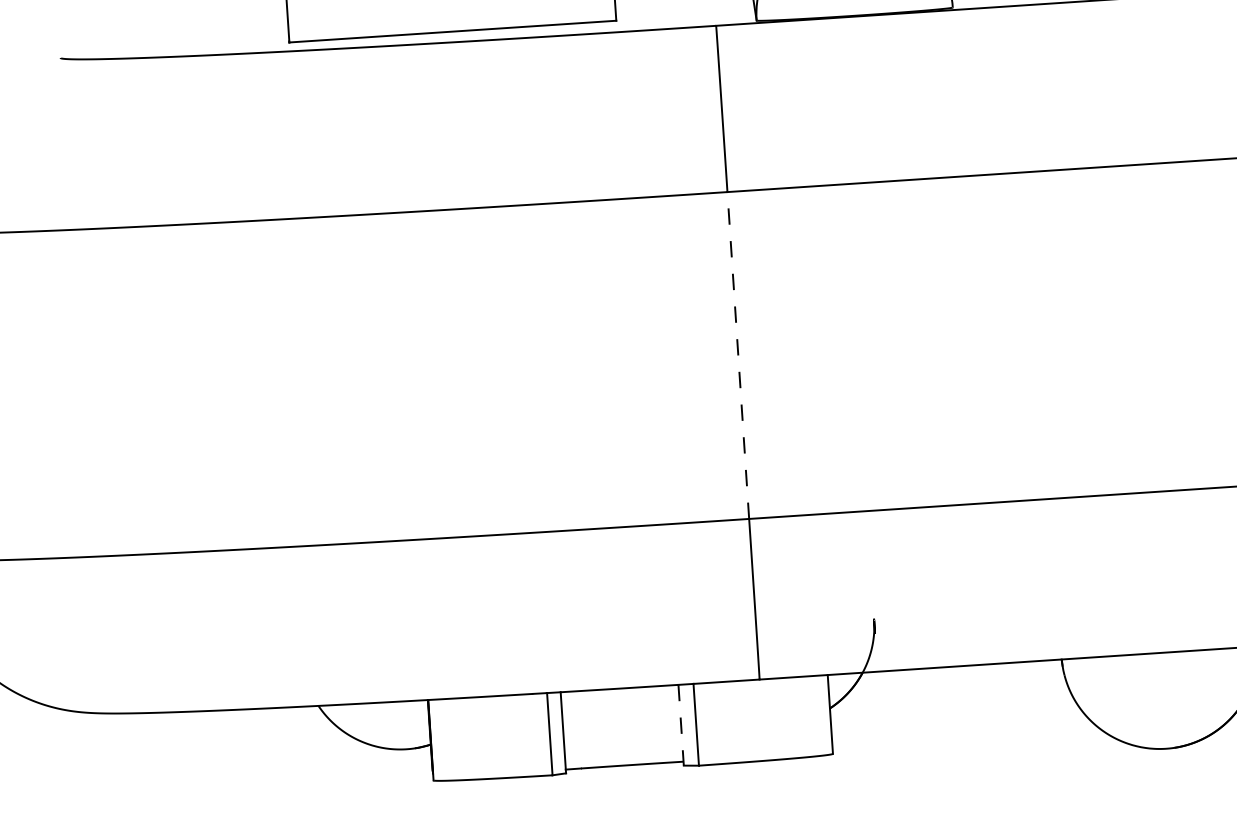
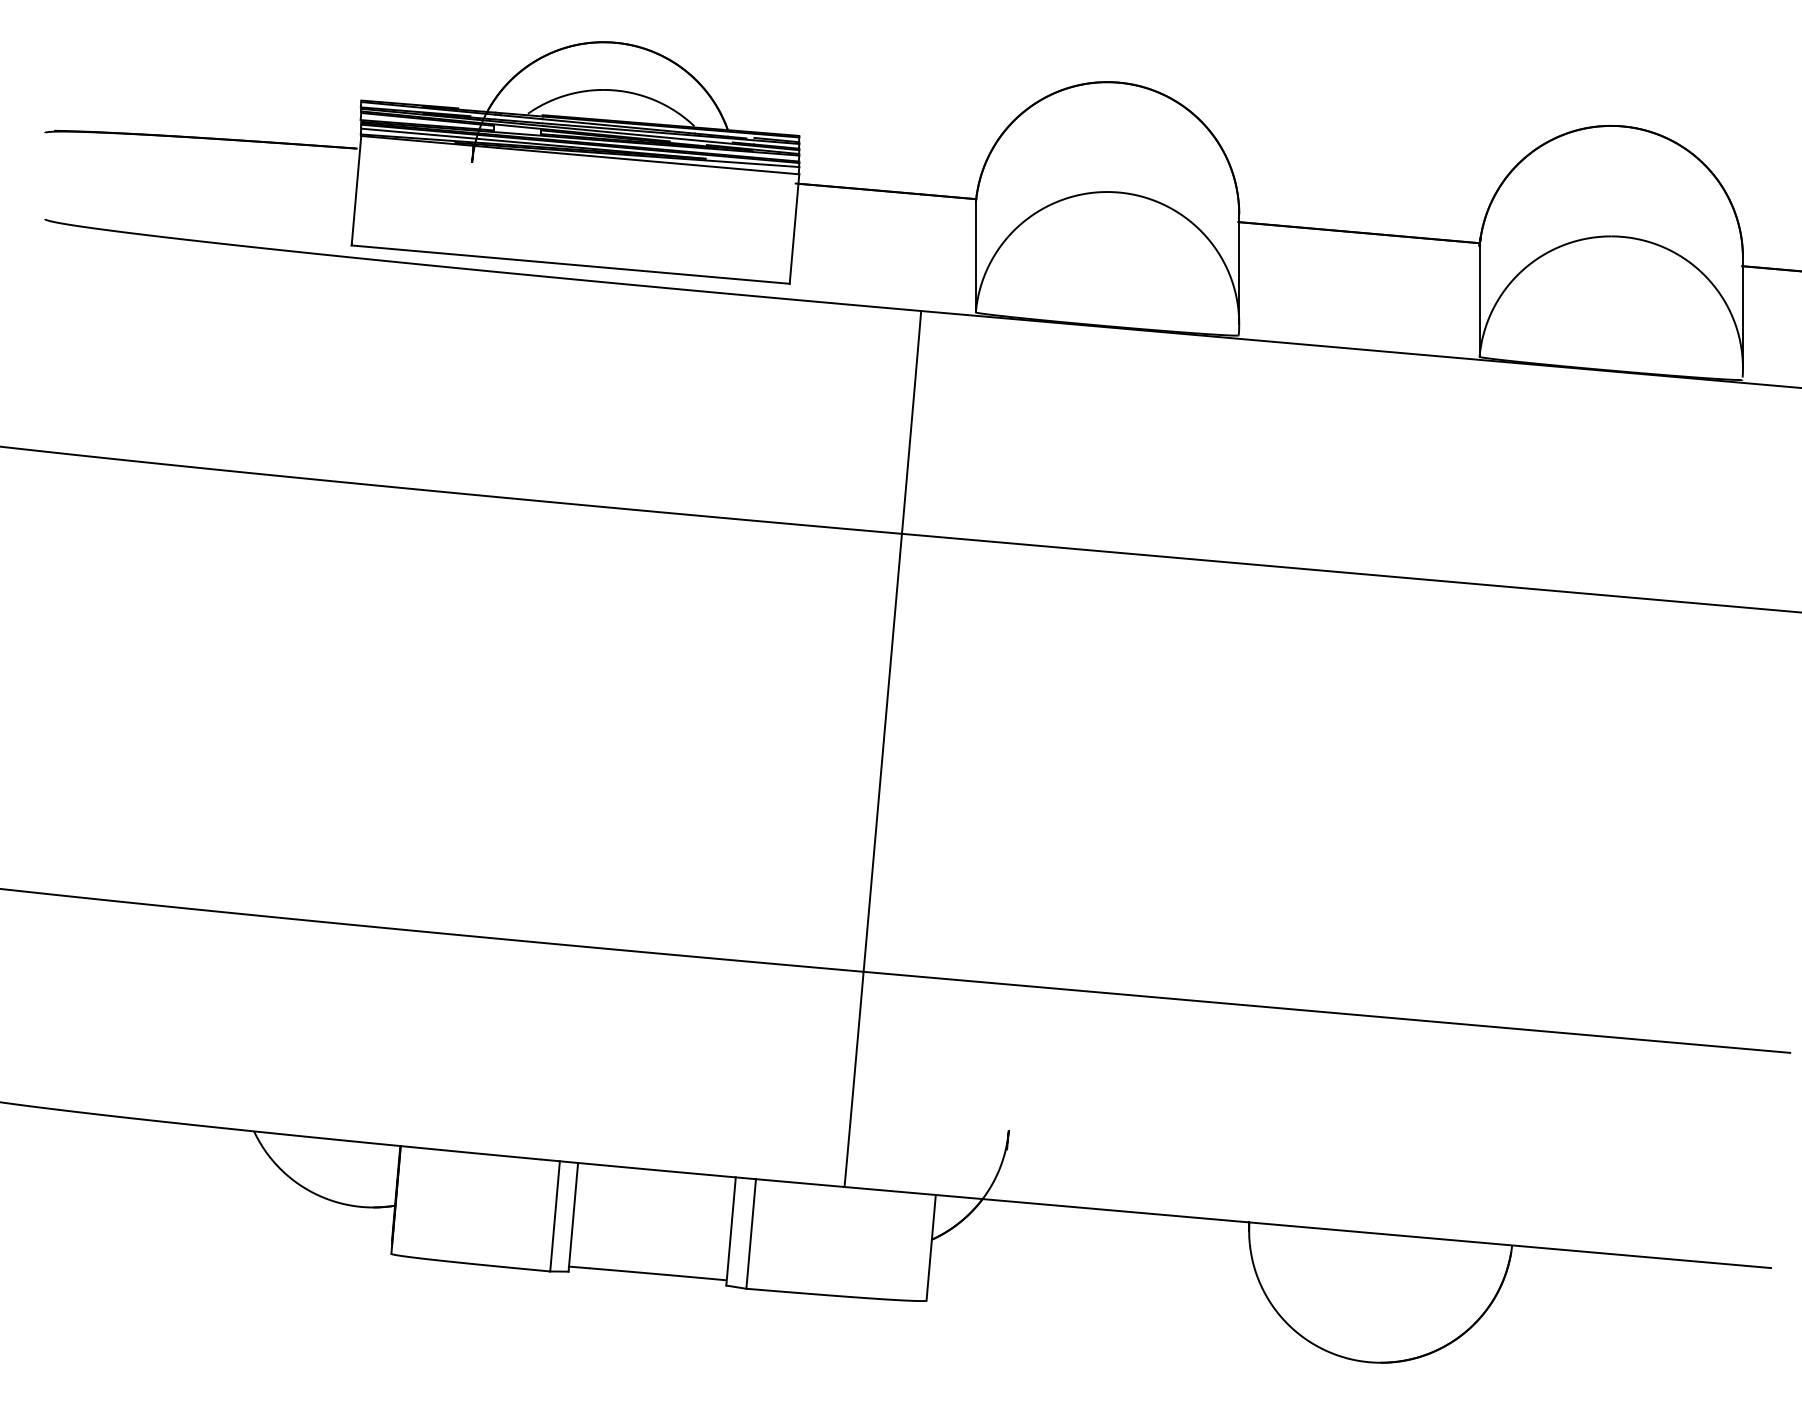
line: (738, 355) -> (882, 752), dashed -> solid
line: (681, 725) -> (731, 1231), dashed -> solid

